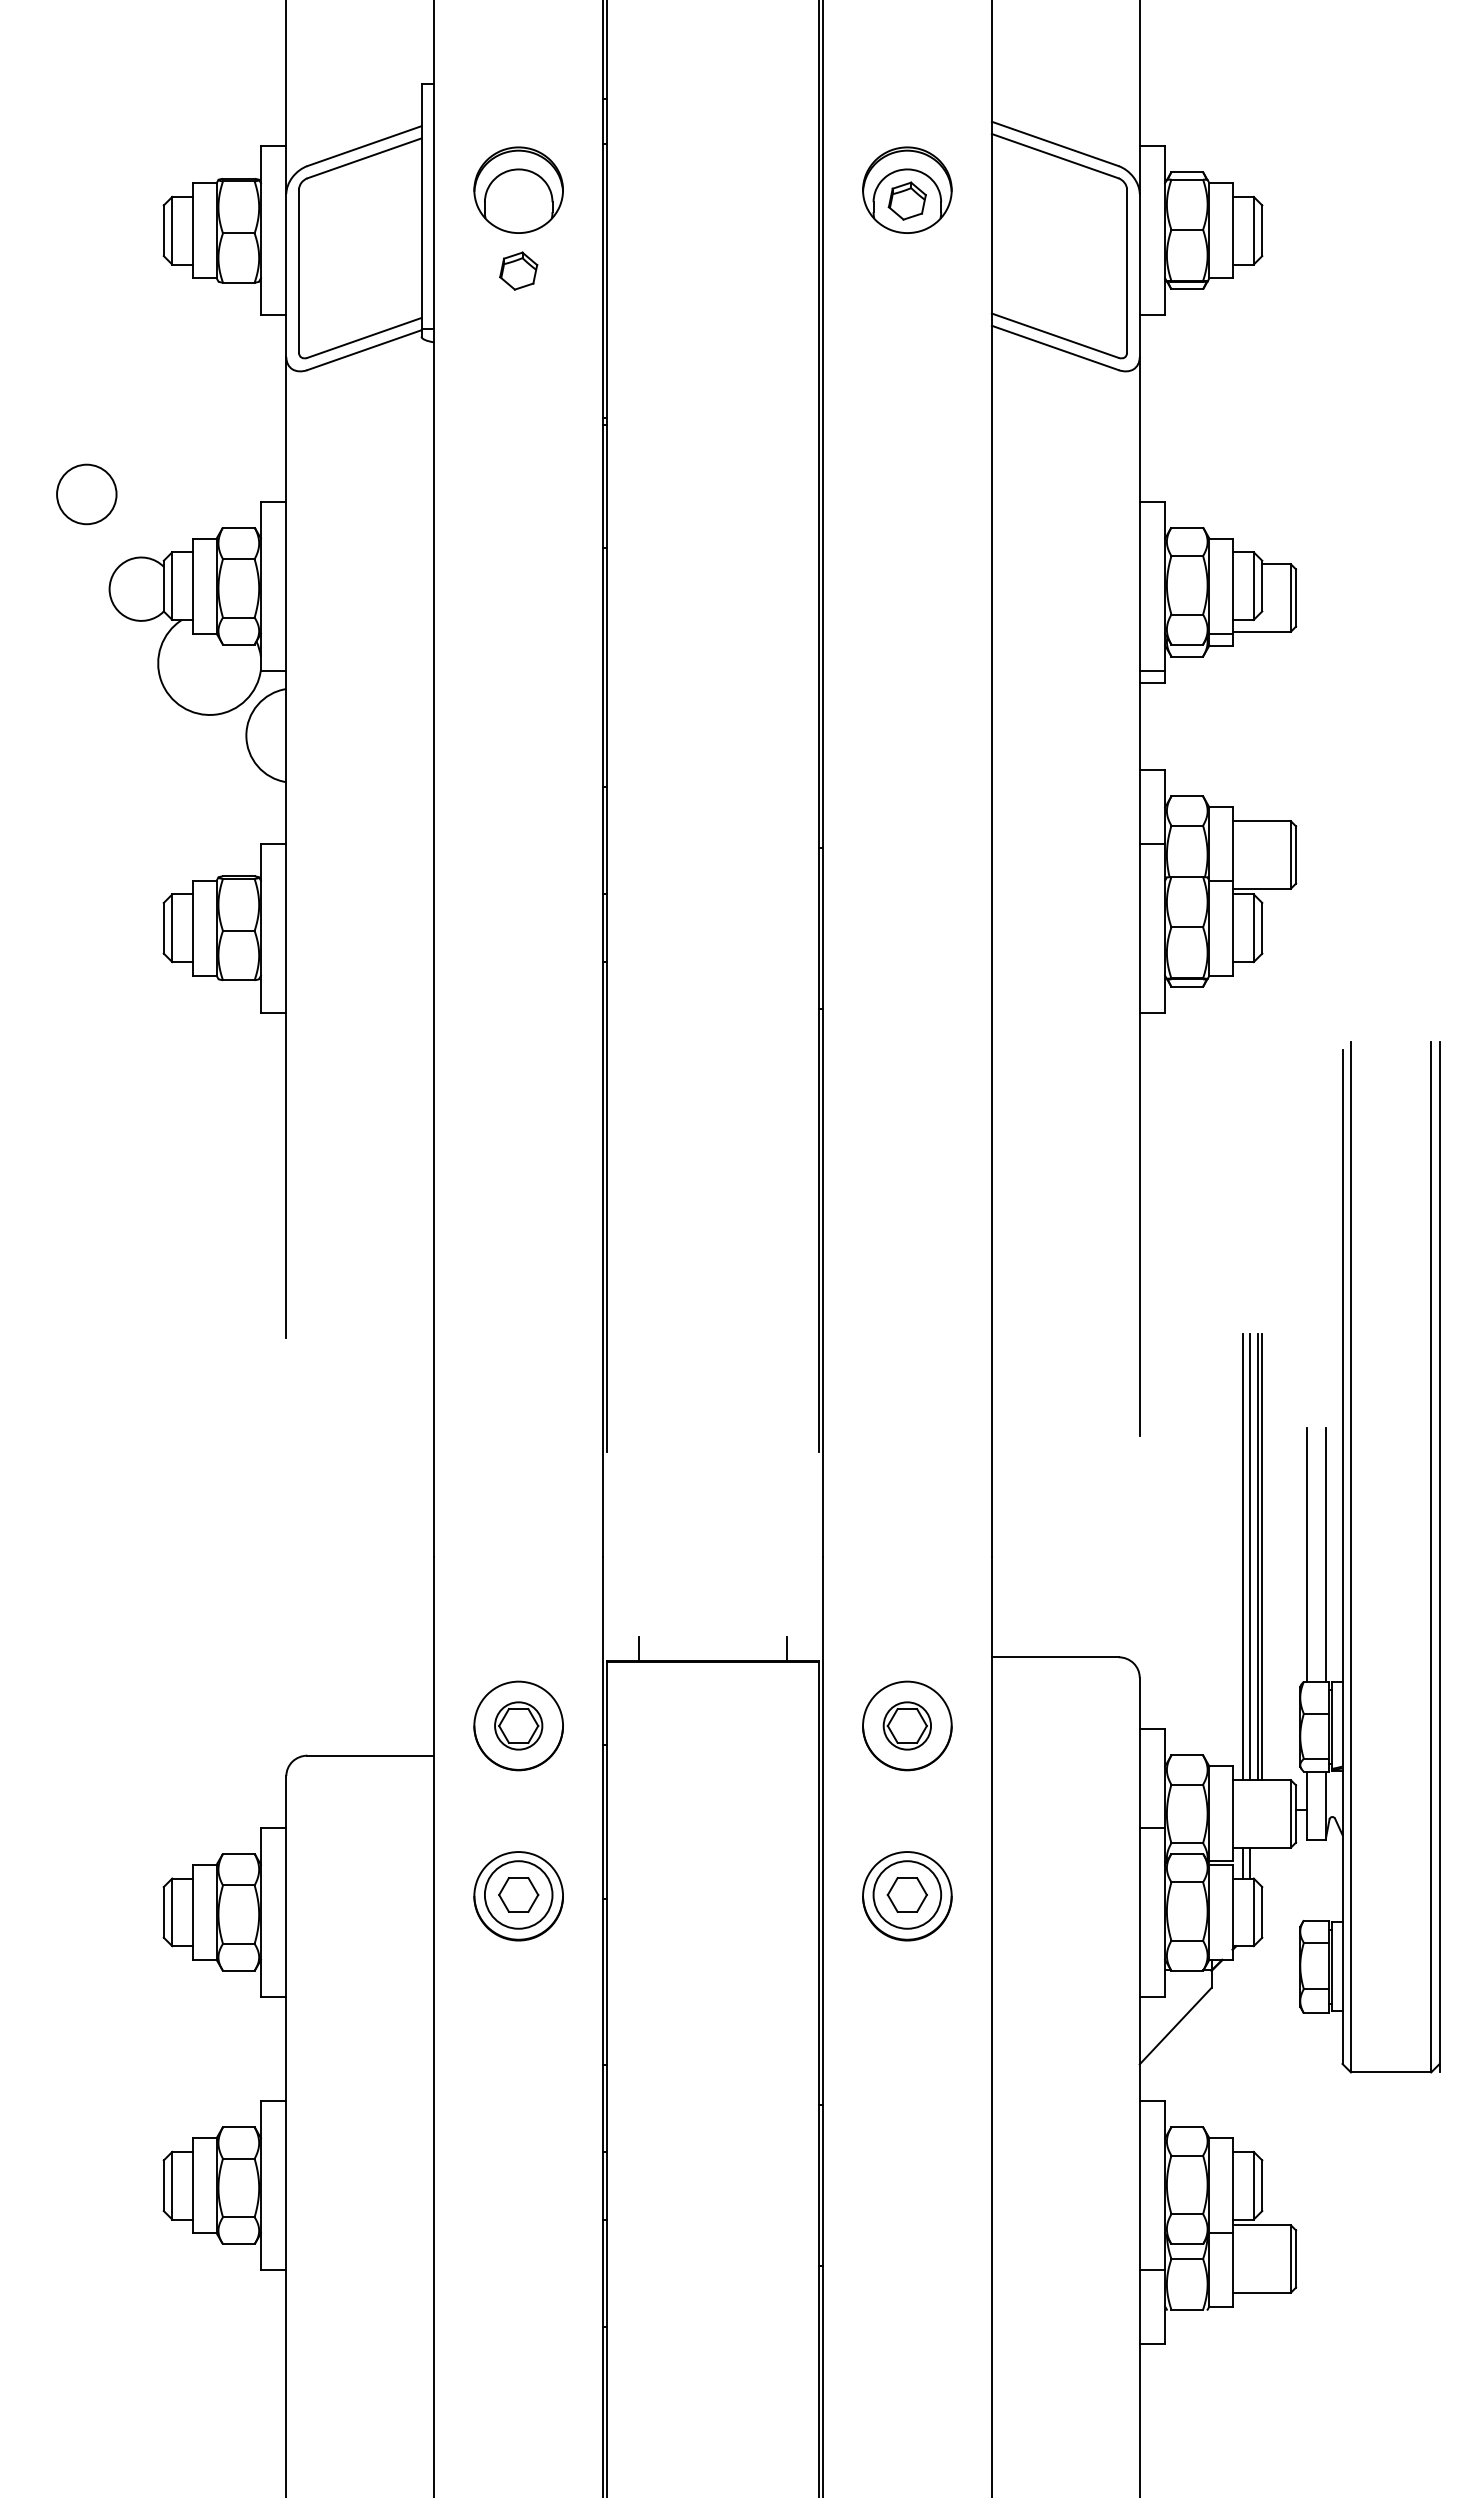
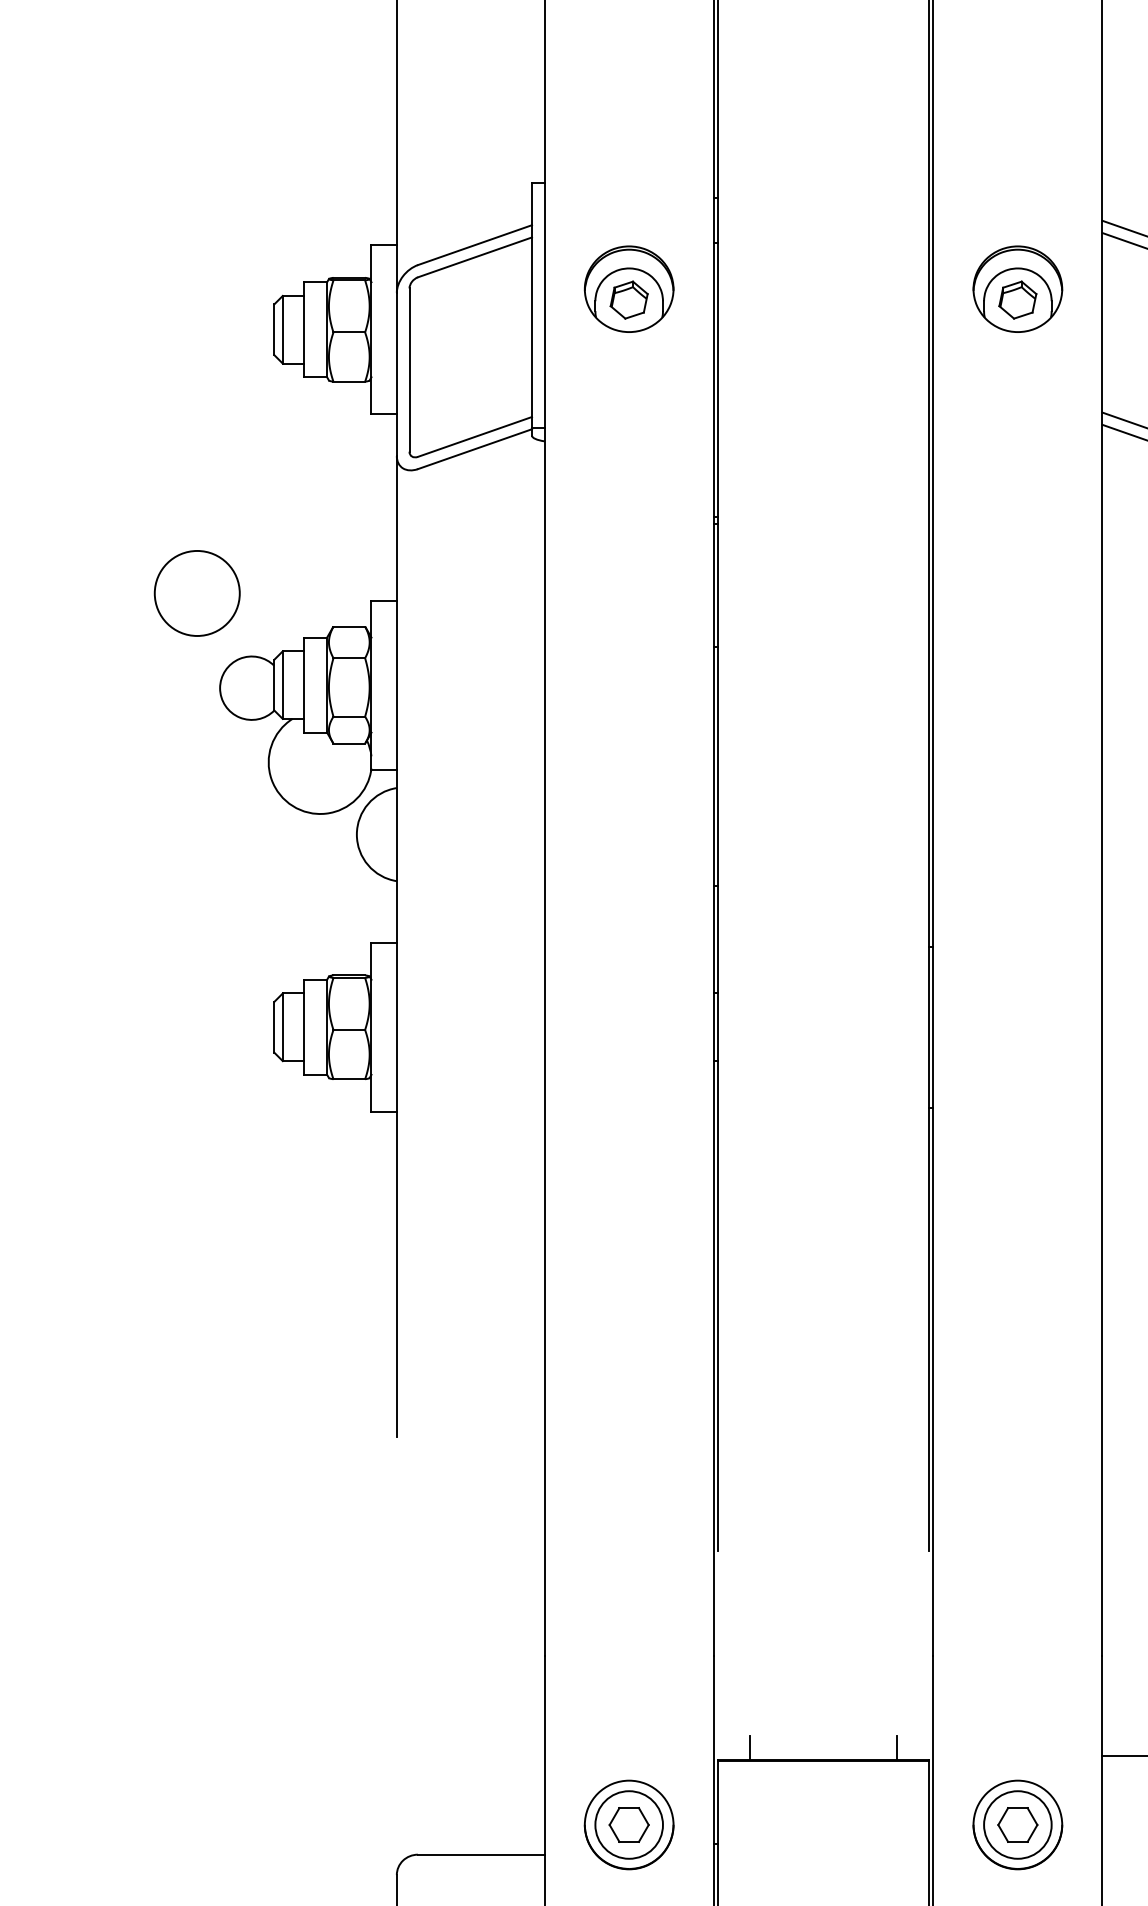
part: (518, 270) -> (628, 299), moved
circle: (86, 493) -> (196, 592), size x1.43
circle: (518, 1725) -> (628, 1824), size x1.43
circle: (907, 1725) -> (1017, 1824), size x1.43

